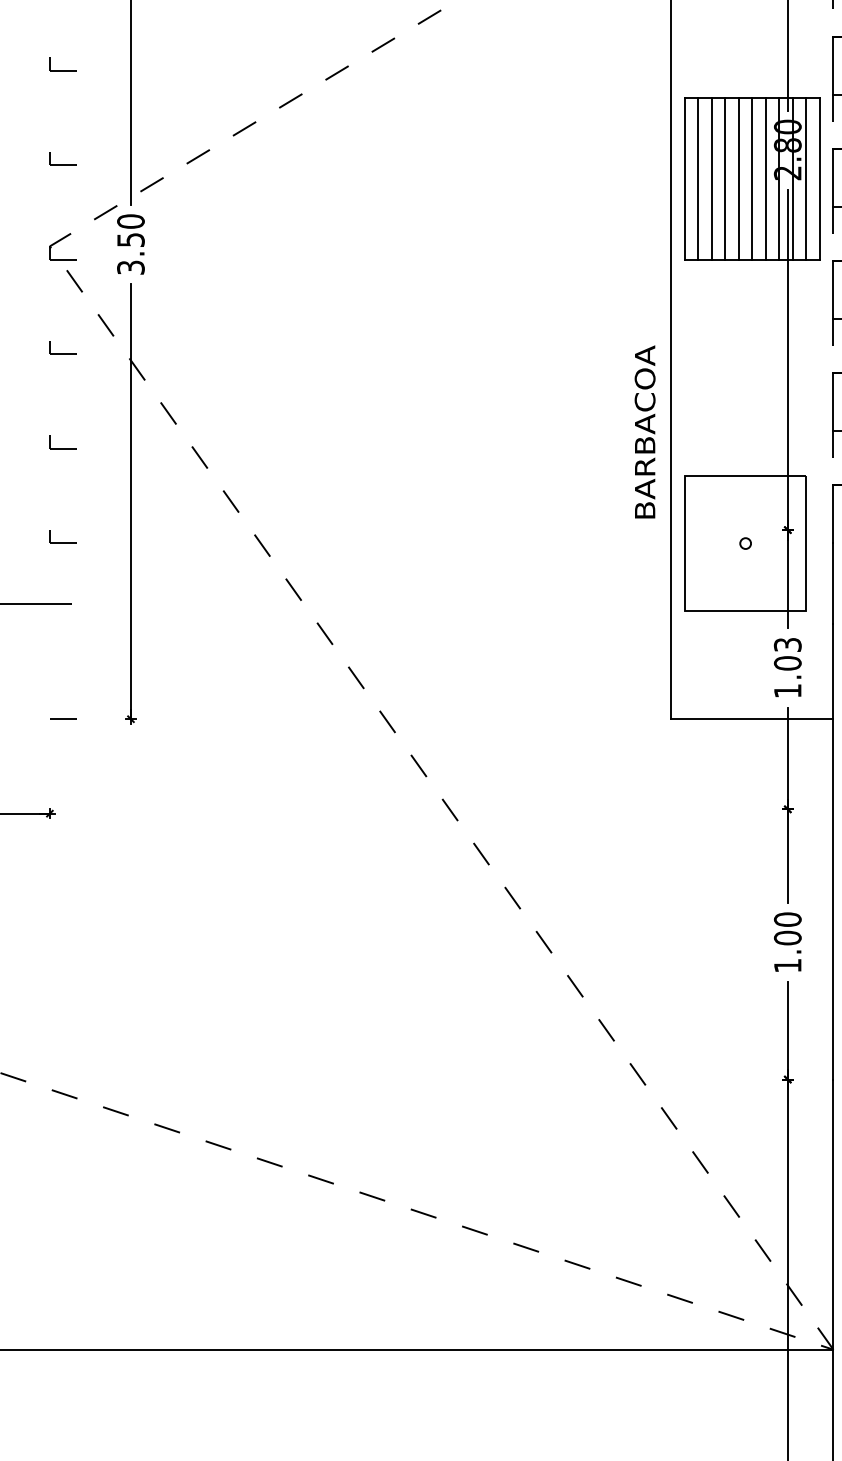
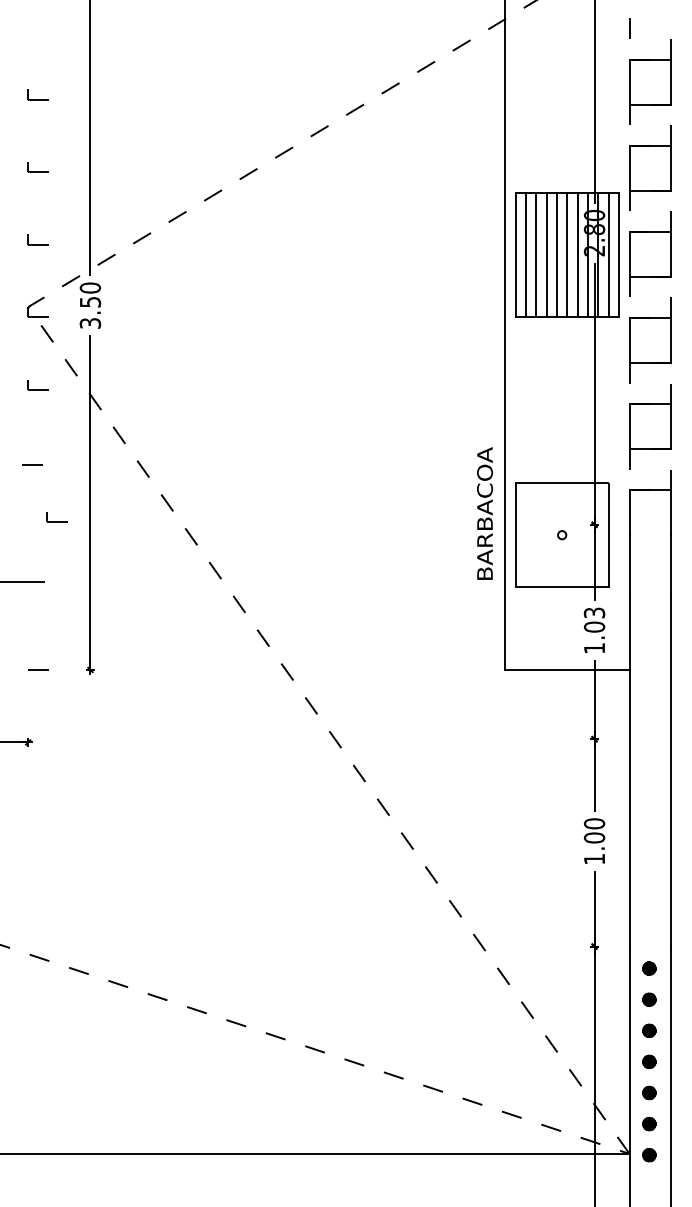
text: (644, 431) -> (484, 513), moved
part: (61, 442) -> (37, 457), size x1.6
part: (61, 537) -> (56, 517), moved

